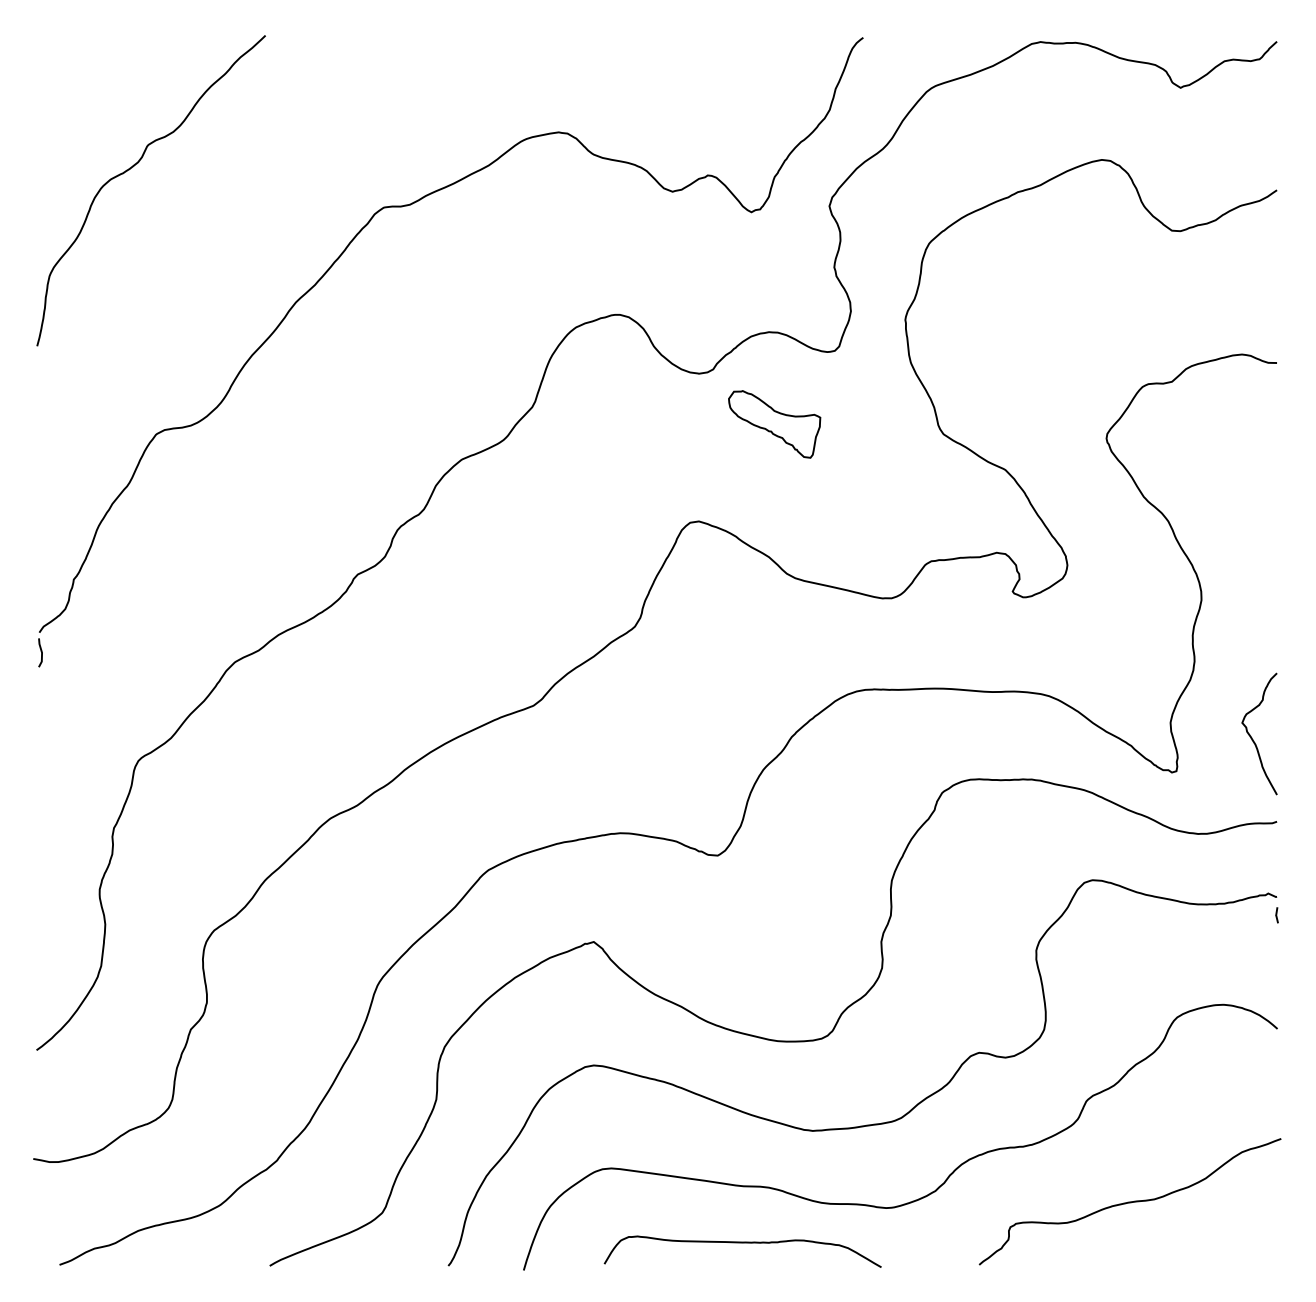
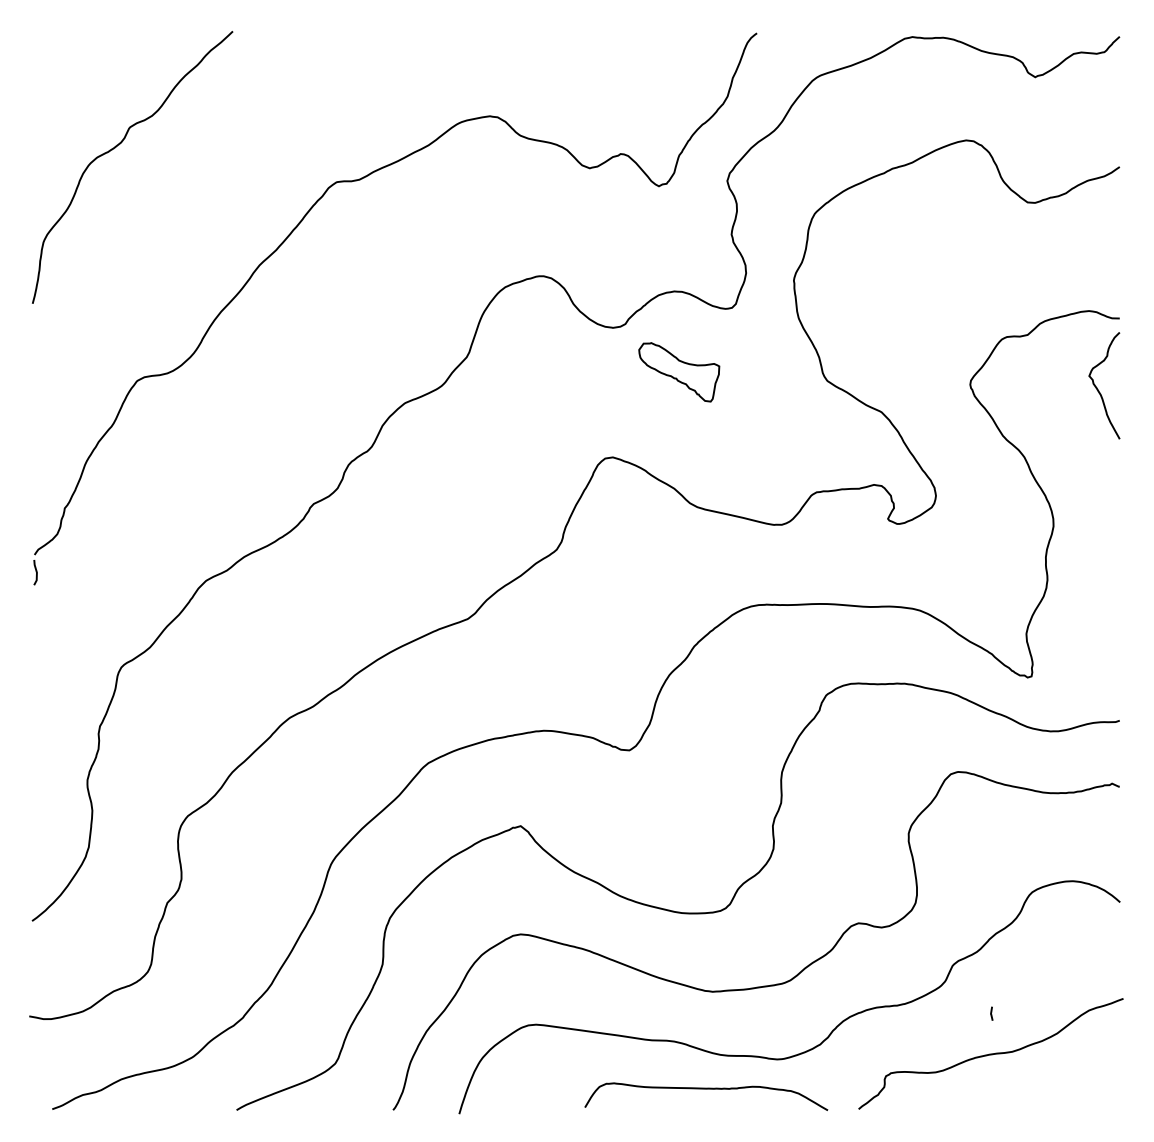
curve: (1253, 739) -> (1099, 390), moved
line: (1276, 915) -> (991, 1013), moved
curve: (742, 1243) -> (706, 1089), moved

